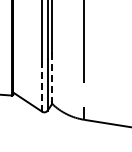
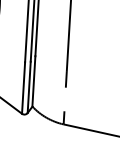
line: (52, 79) -> (34, 82), dashed -> solid
line: (42, 85) -> (23, 87), dashed -> solid

